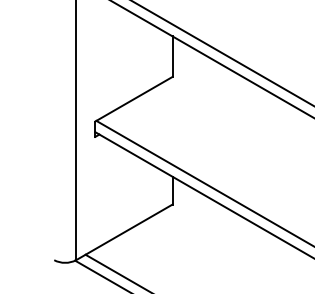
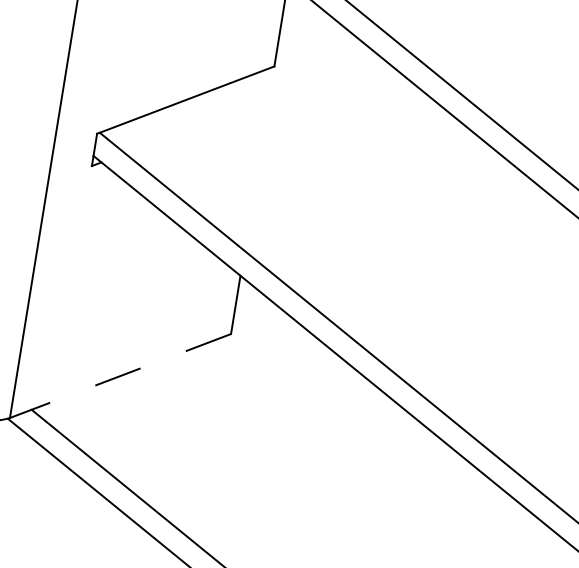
line: (124, 232) -> (120, 376), solid -> dashed

